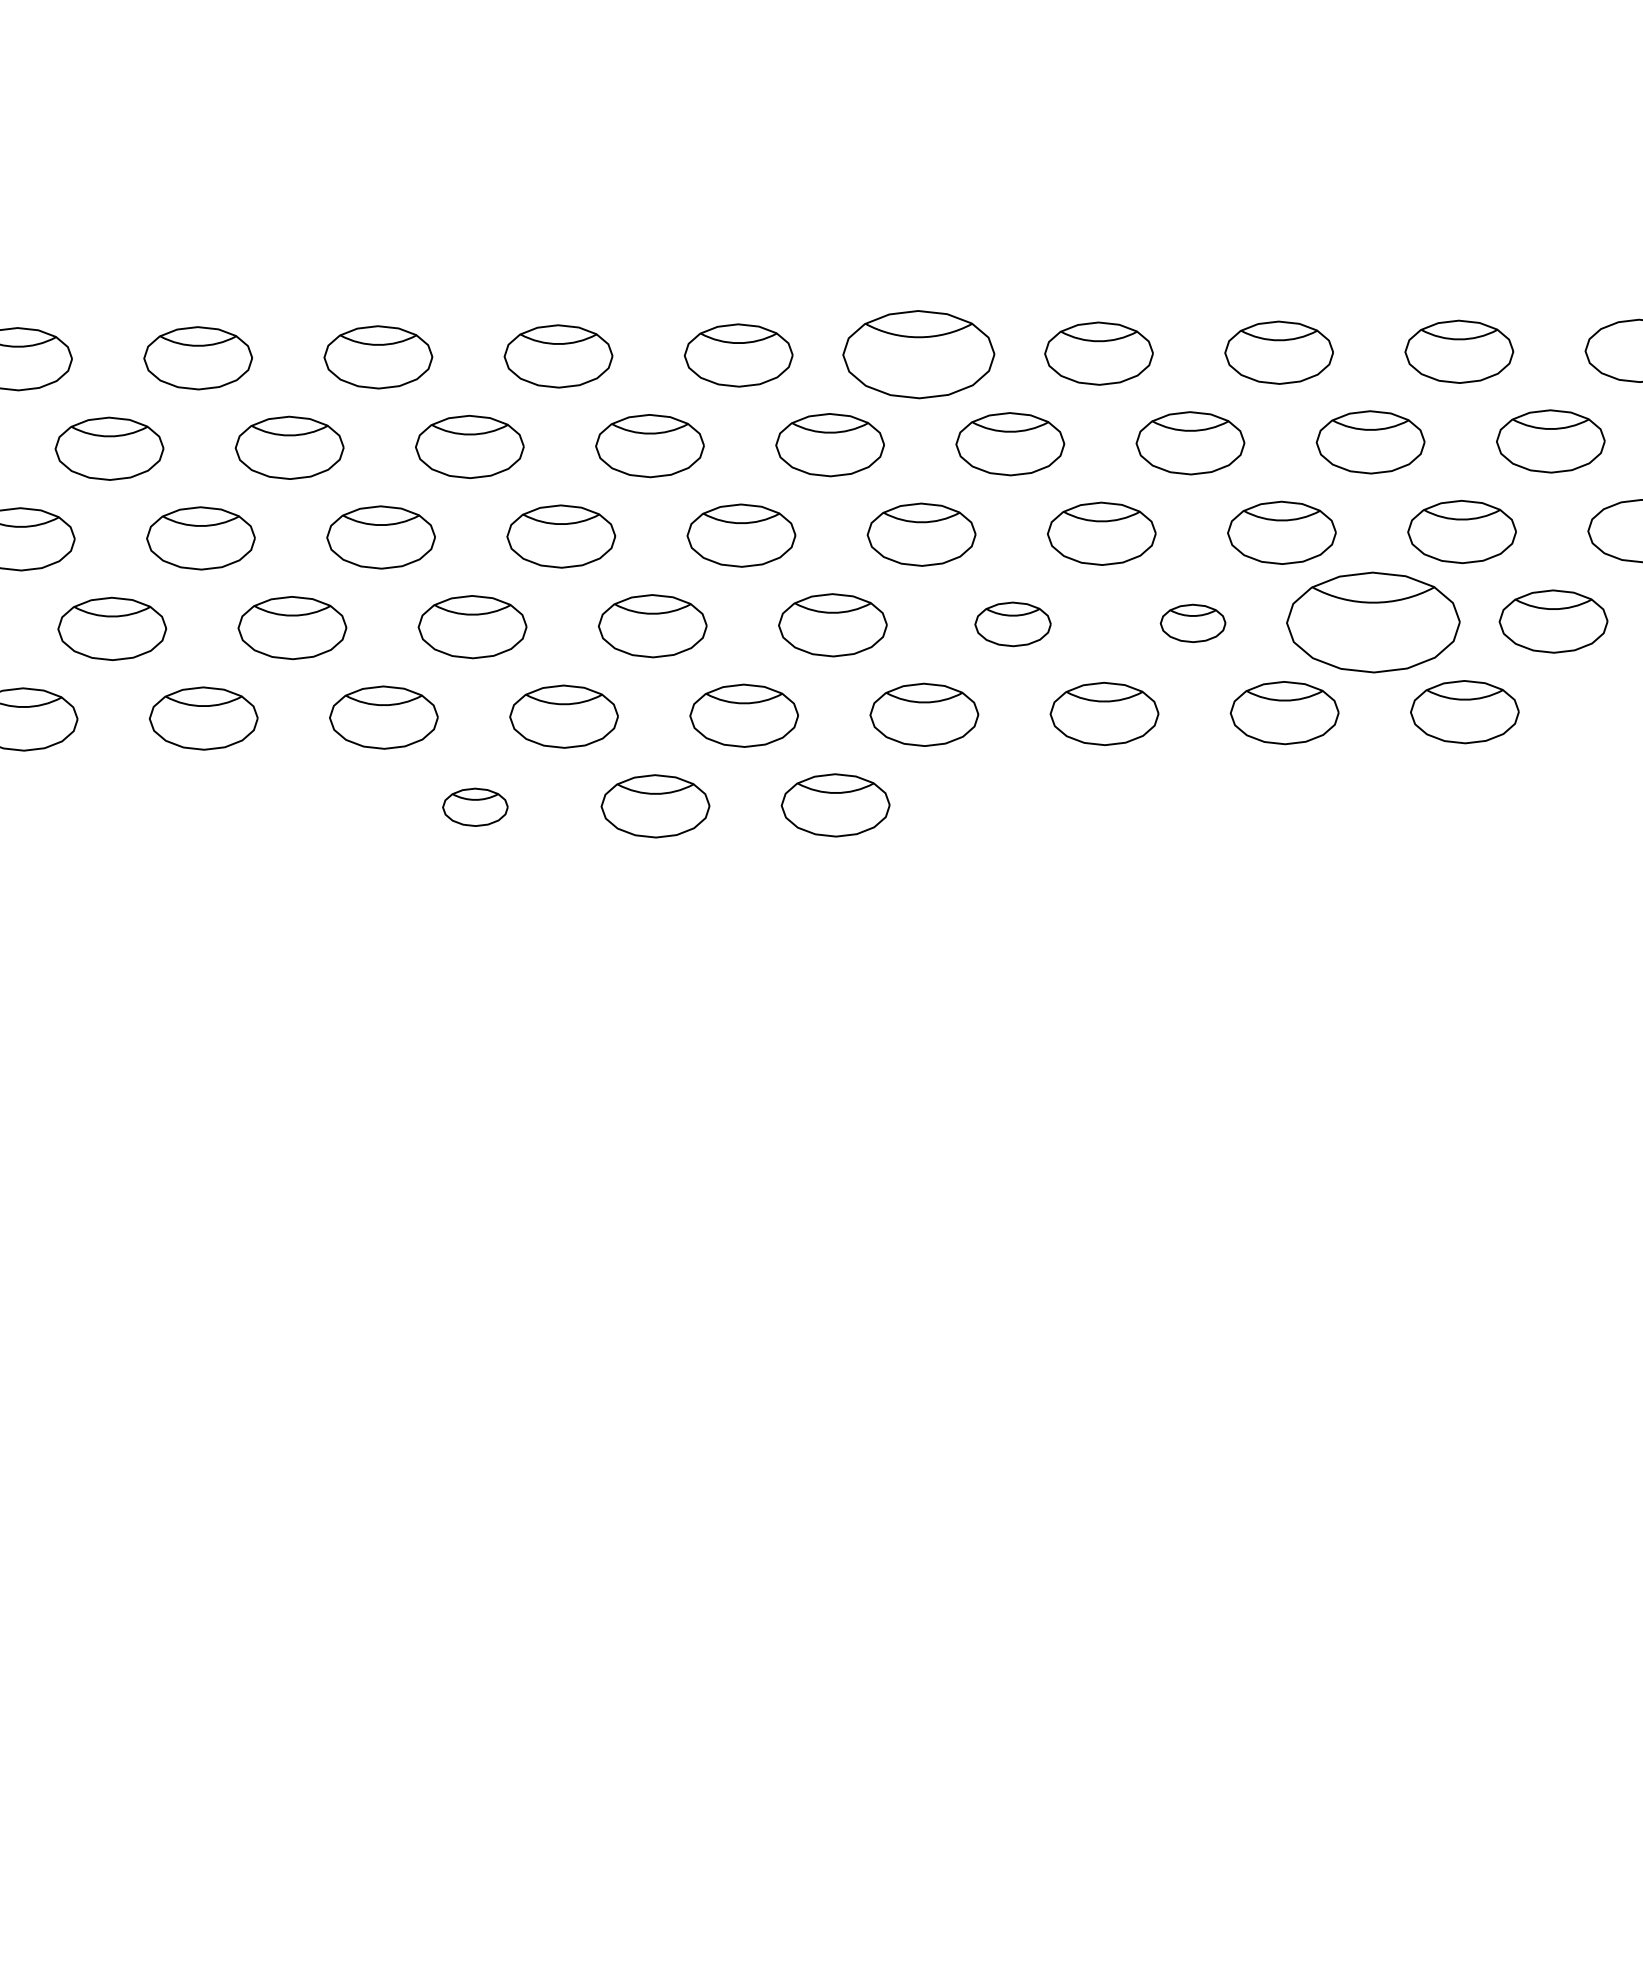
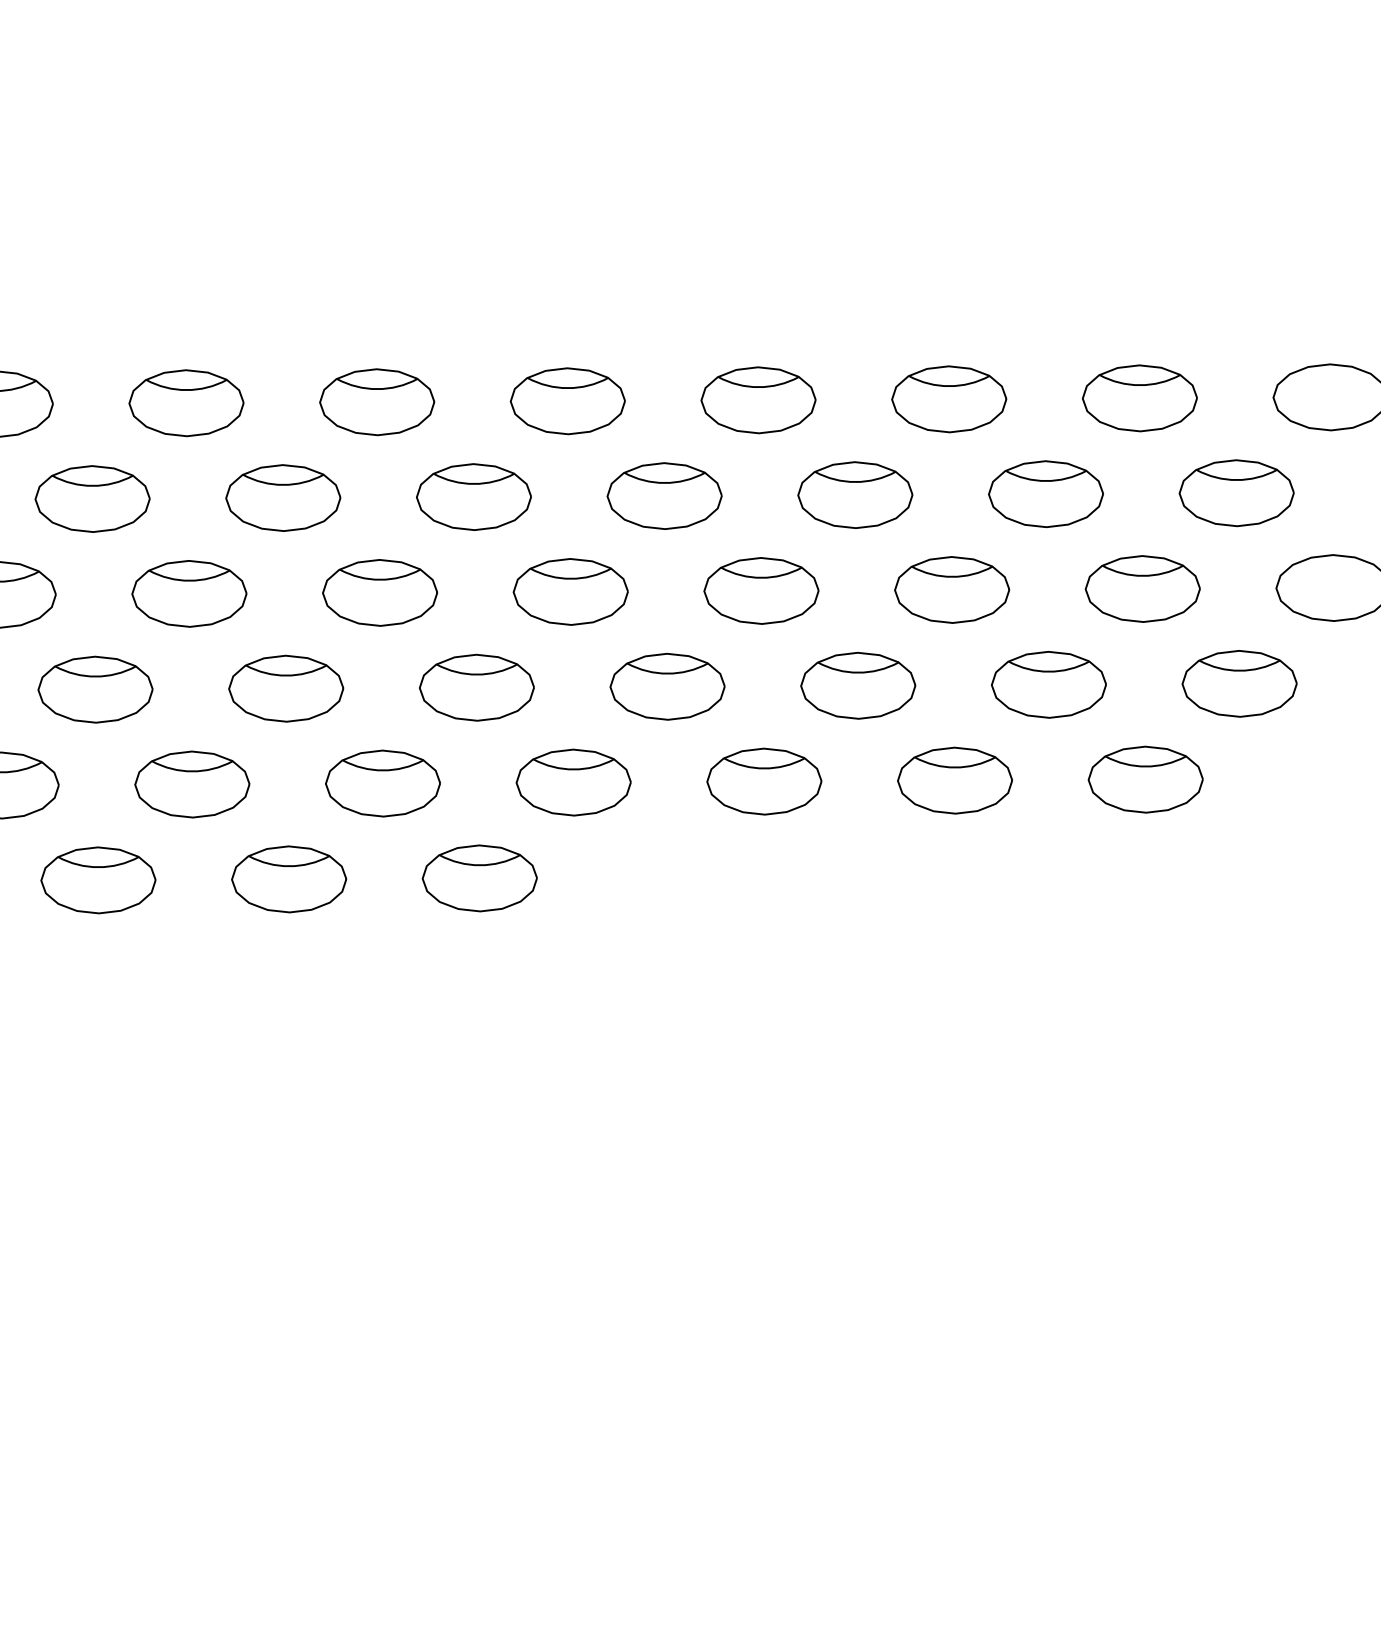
part: (918, 354) -> (567, 401), size x0.71
part: (1373, 622) -> (1049, 684), size x0.62
part: (1192, 623) -> (857, 685), size x1.67
part: (1012, 624) -> (666, 686), size x1.43
part: (475, 807) -> (98, 880), size x1.67

